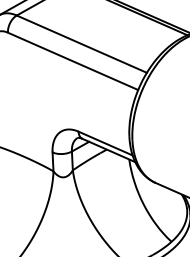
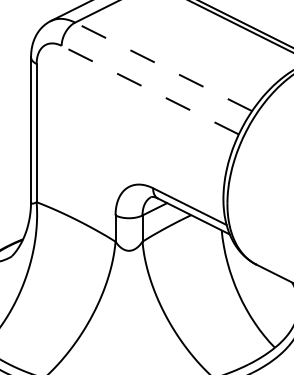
line: (81, 43) -> (163, 66), solid -> dashed
line: (72, 60) -> (149, 89), solid -> dashed

